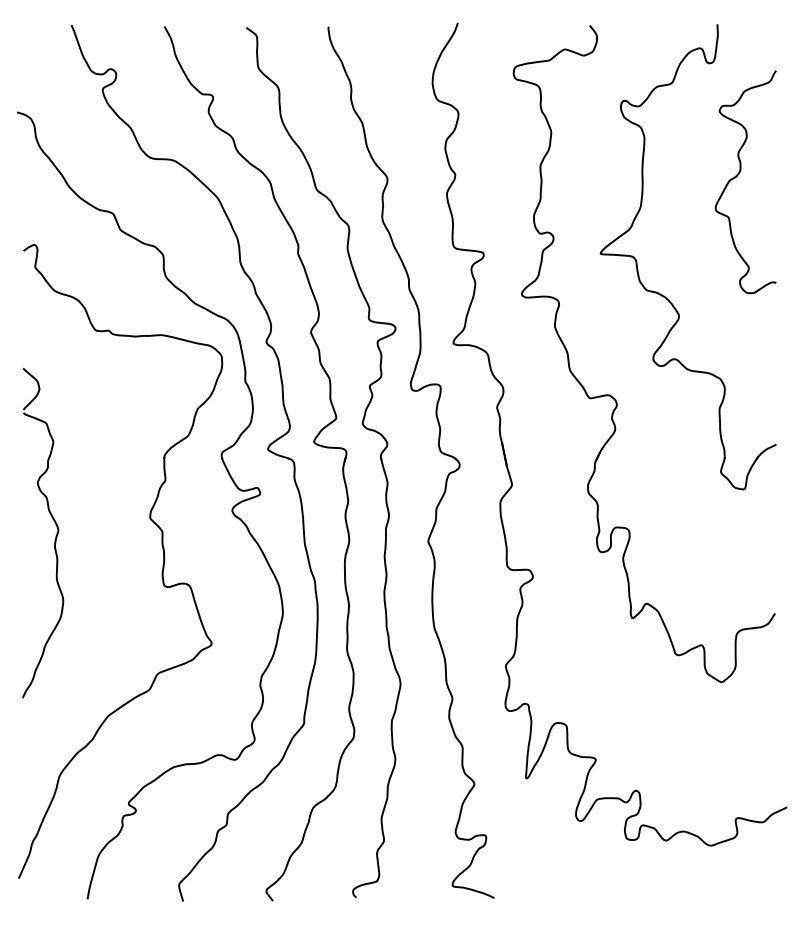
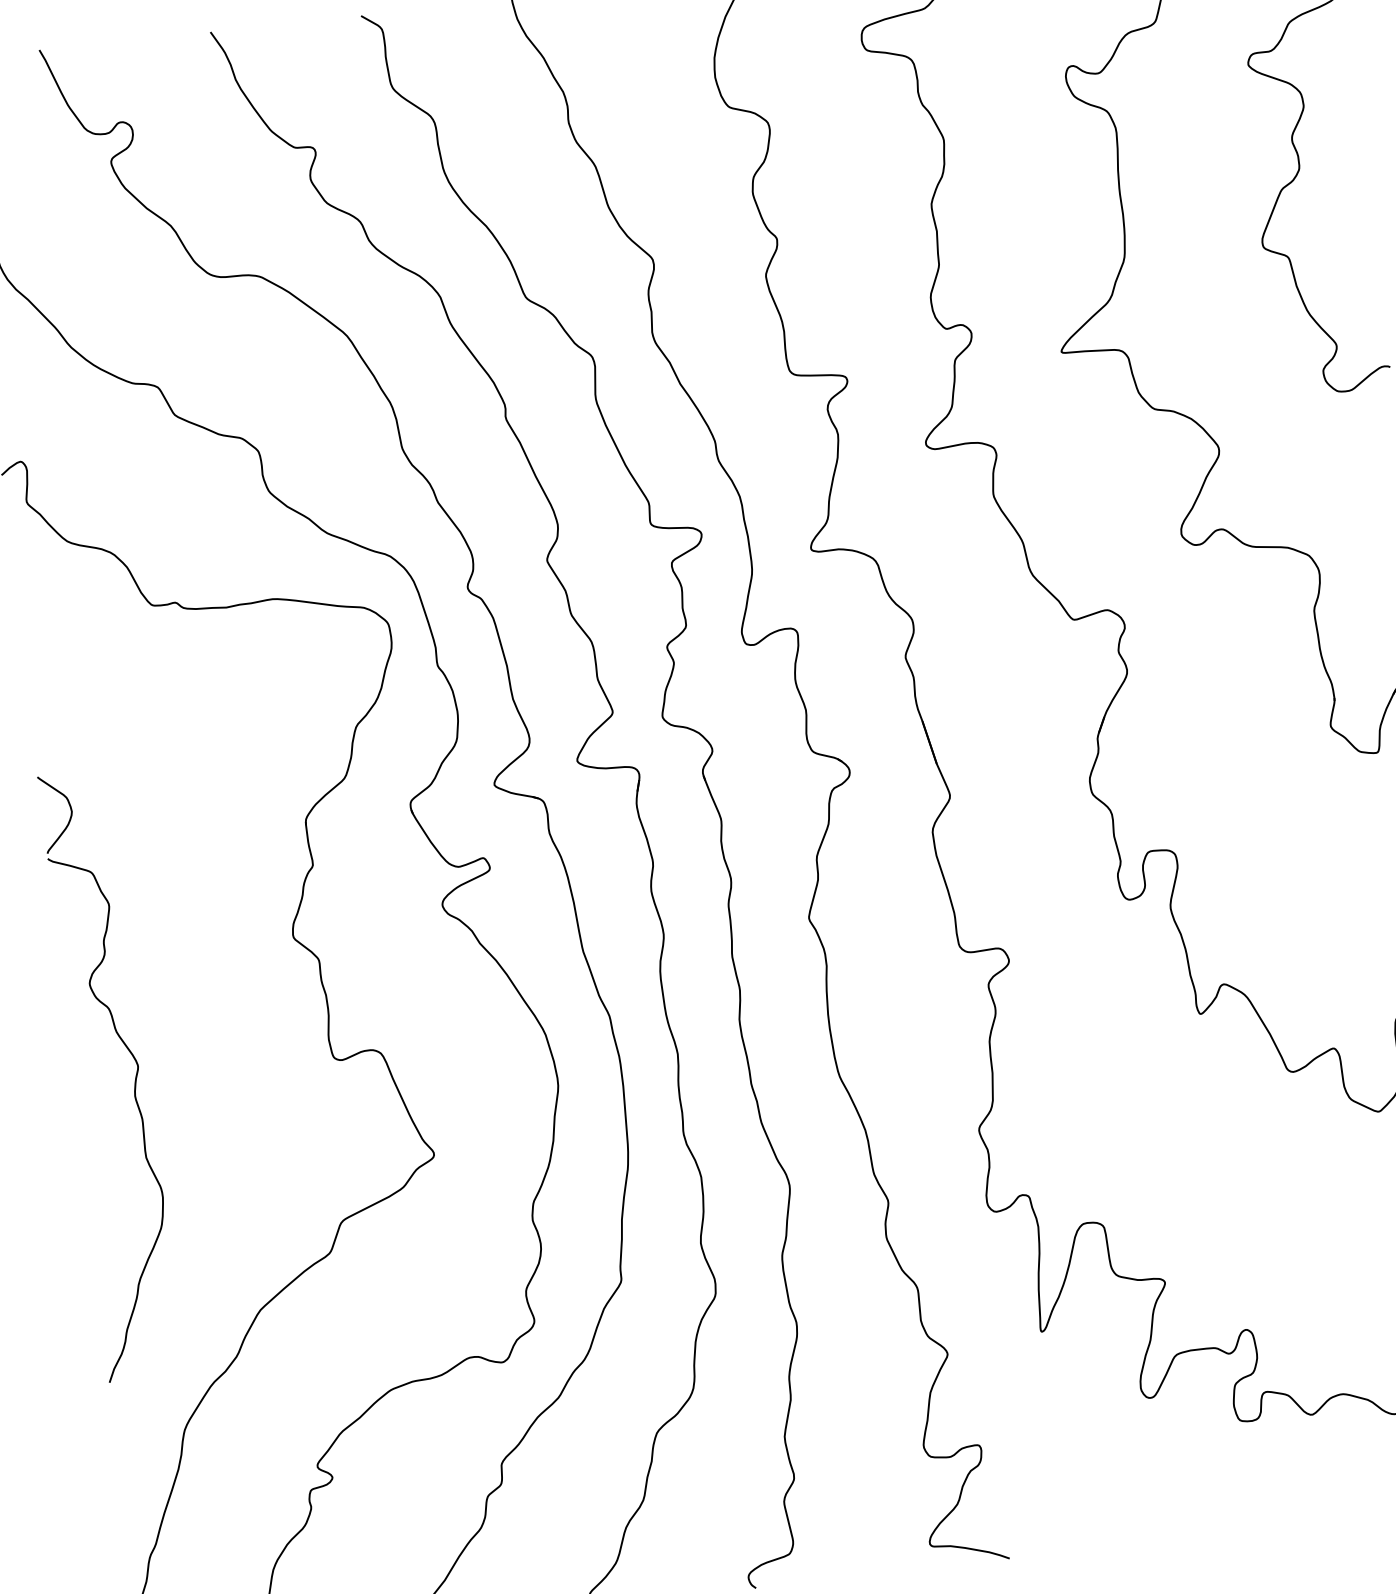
part: (55, 536) -> (134, 1078), moved

